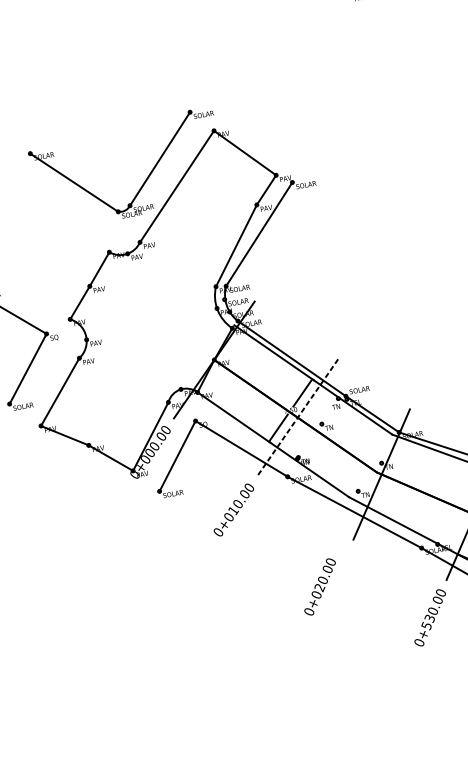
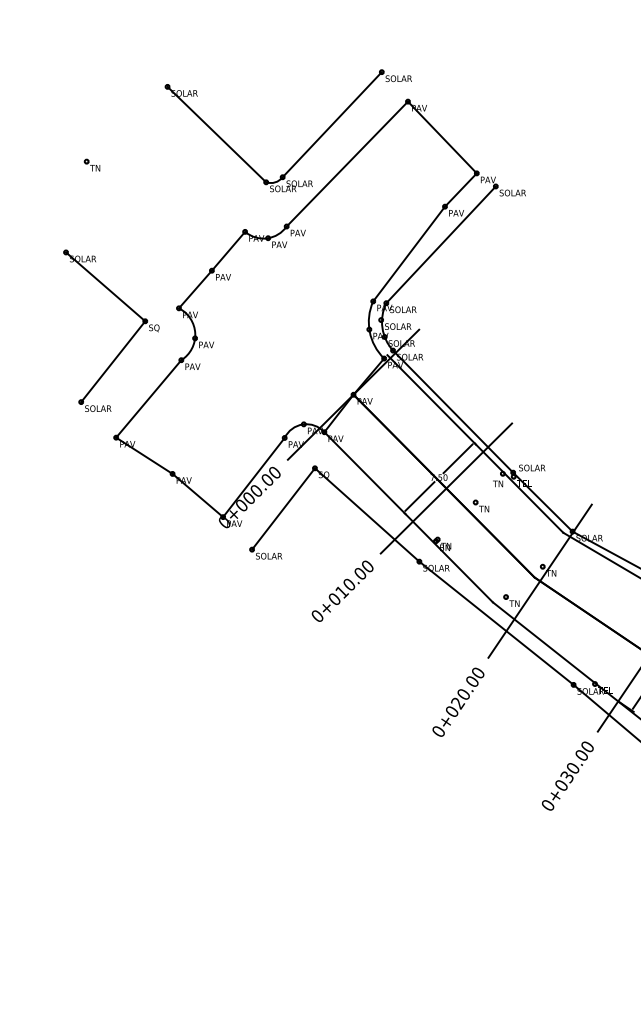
line: (297, 417) -> (446, 488), dashed -> solid
text: (320, 586) -> (458, 701), moved
text: (425, 625) -> (560, 785), 0+530.00 -> 0+030.00

